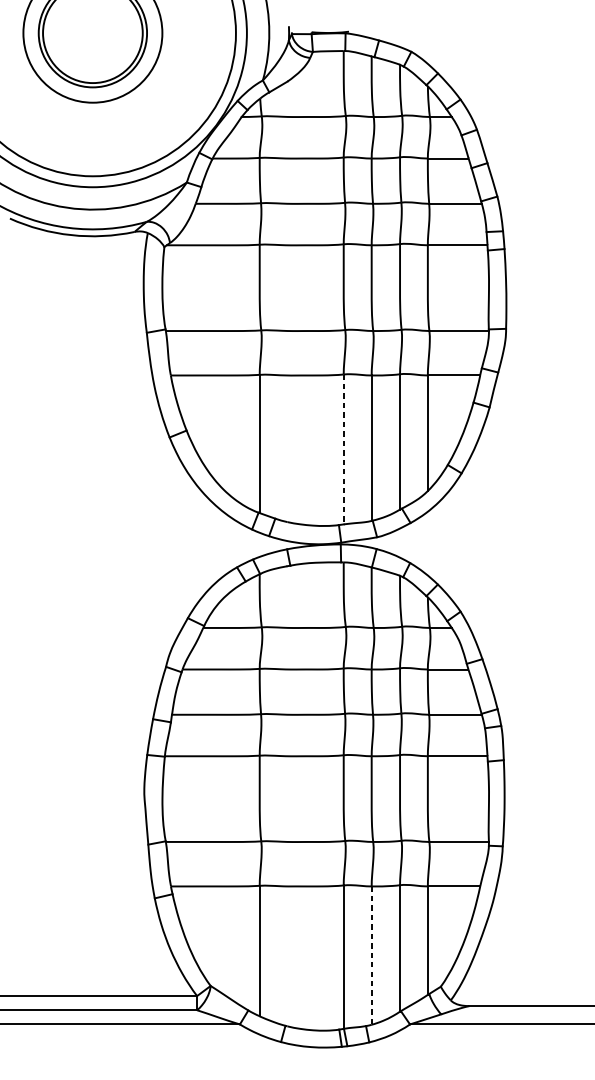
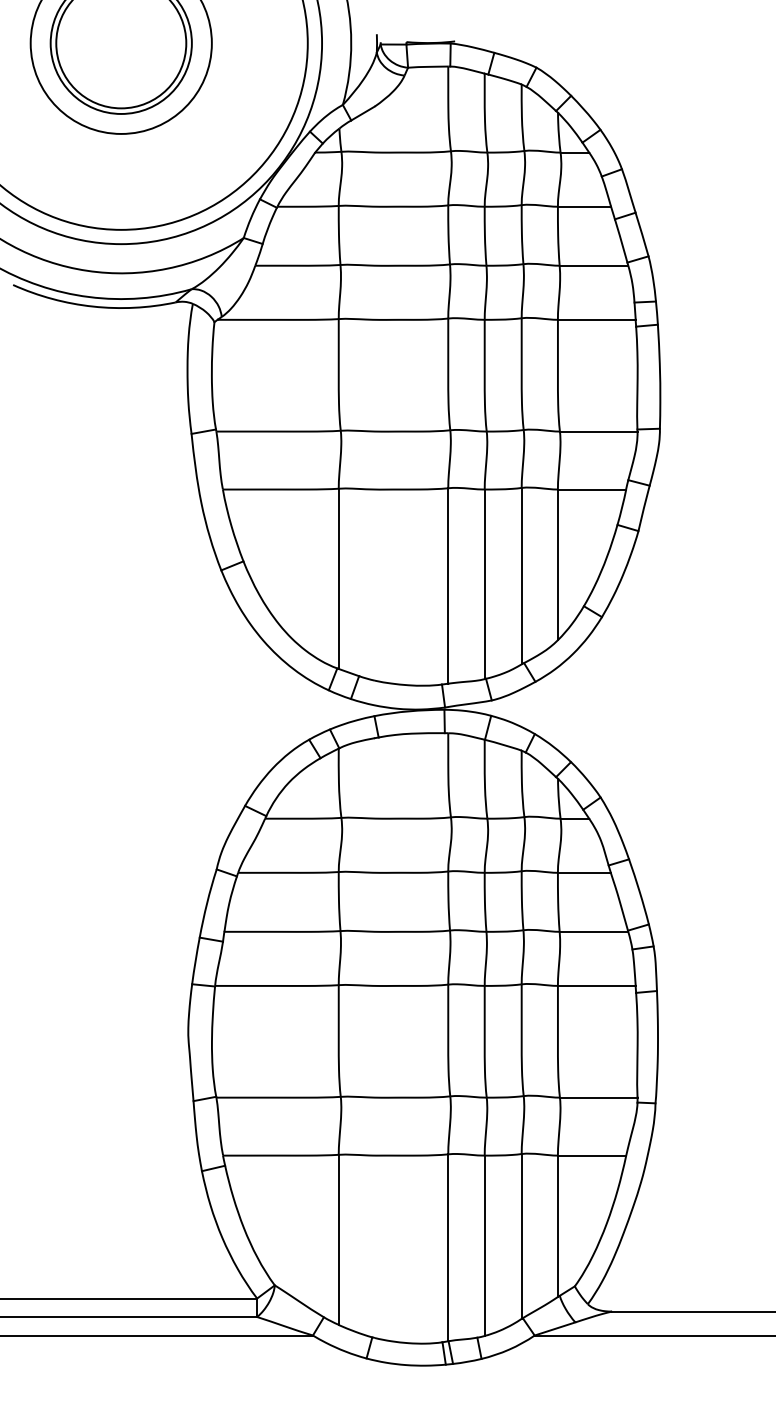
line: (343, 449) -> (448, 585), dashed -> solid
line: (371, 956) -> (484, 1246), dashed -> solid

